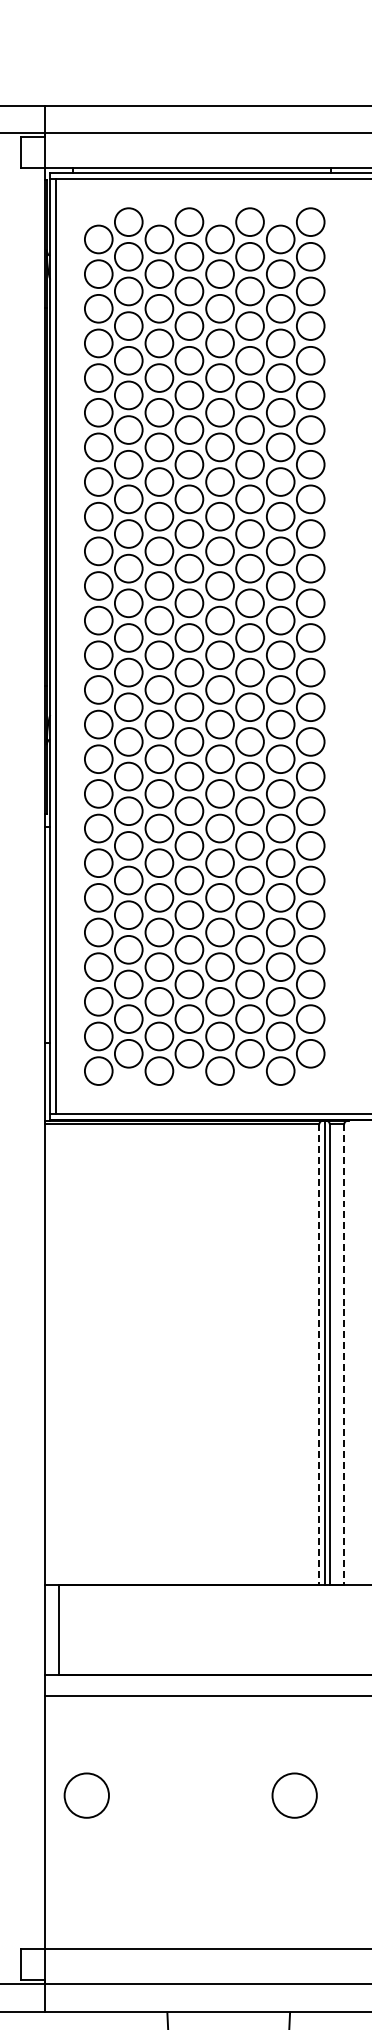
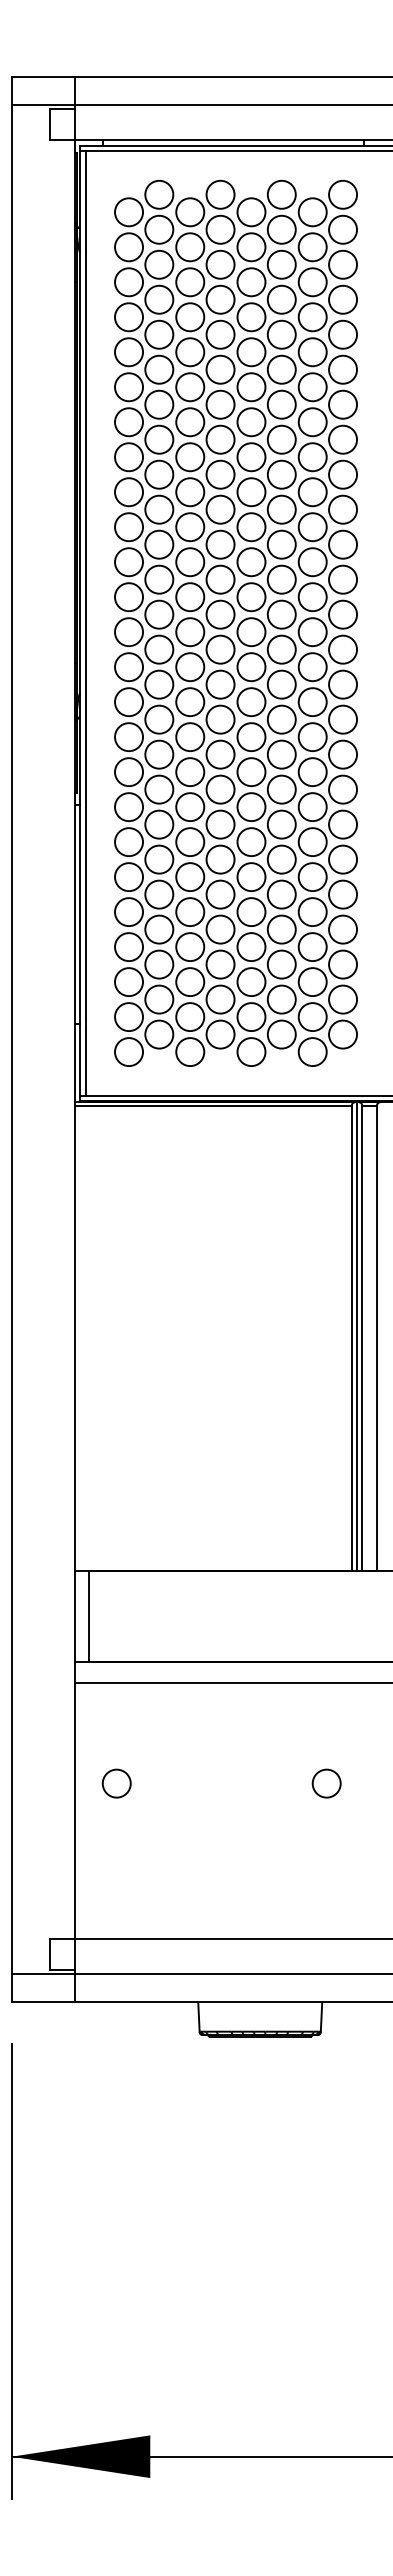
line: (319, 1354) -> (351, 1338), dashed -> solid
line: (343, 1354) -> (376, 1338), dashed -> solid
circle: (86, 1795) -> (116, 1783), size x0.62
circle: (294, 1795) -> (326, 1783), size x0.62

